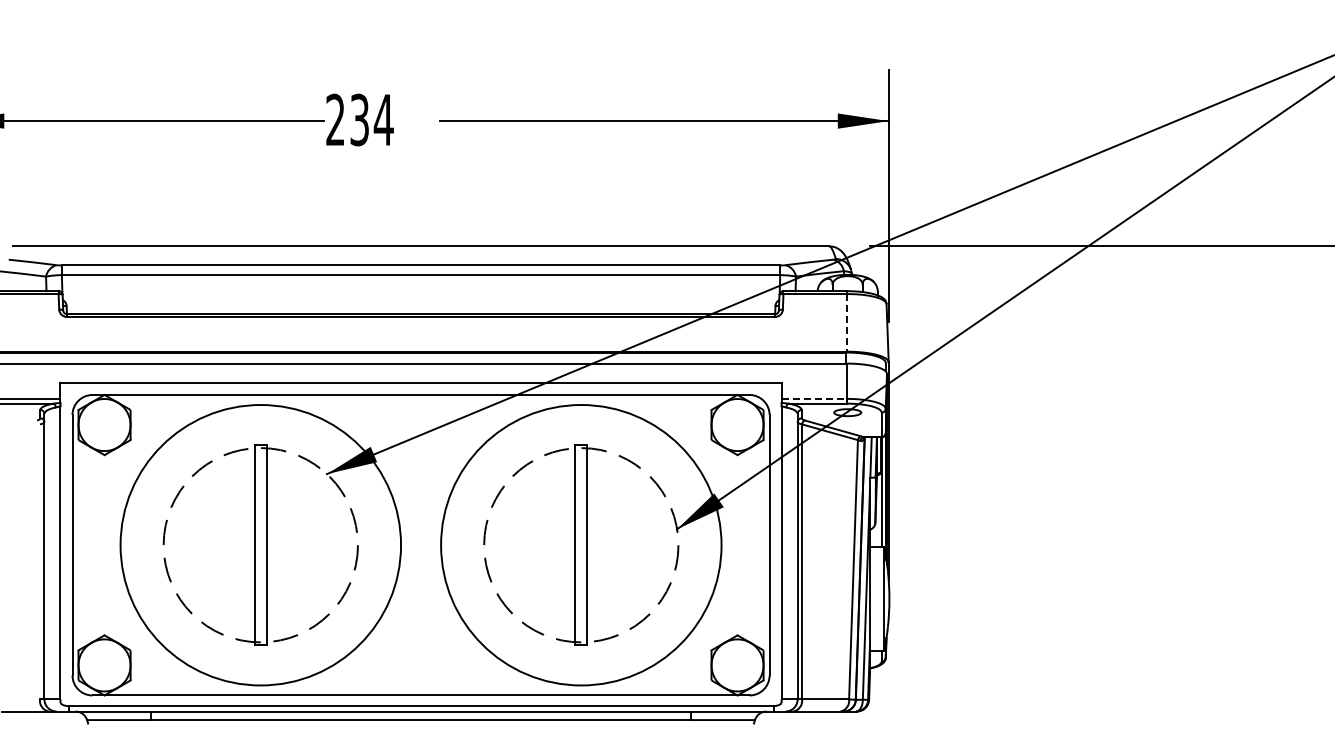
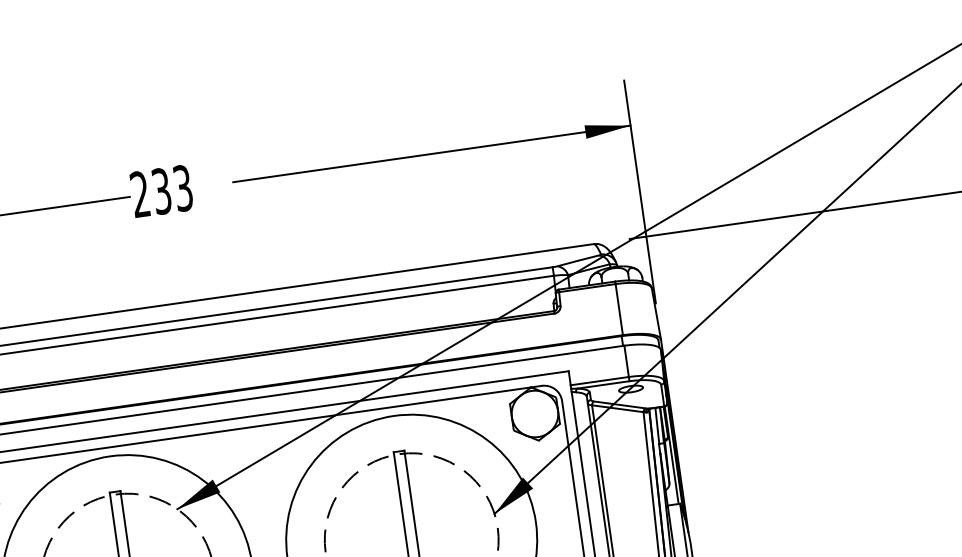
text: (383, 119) -> (182, 187), 234 -> 233
line: (847, 322) -> (619, 309), dashed -> solid
line: (814, 398) -> (599, 380), dashed -> solid

